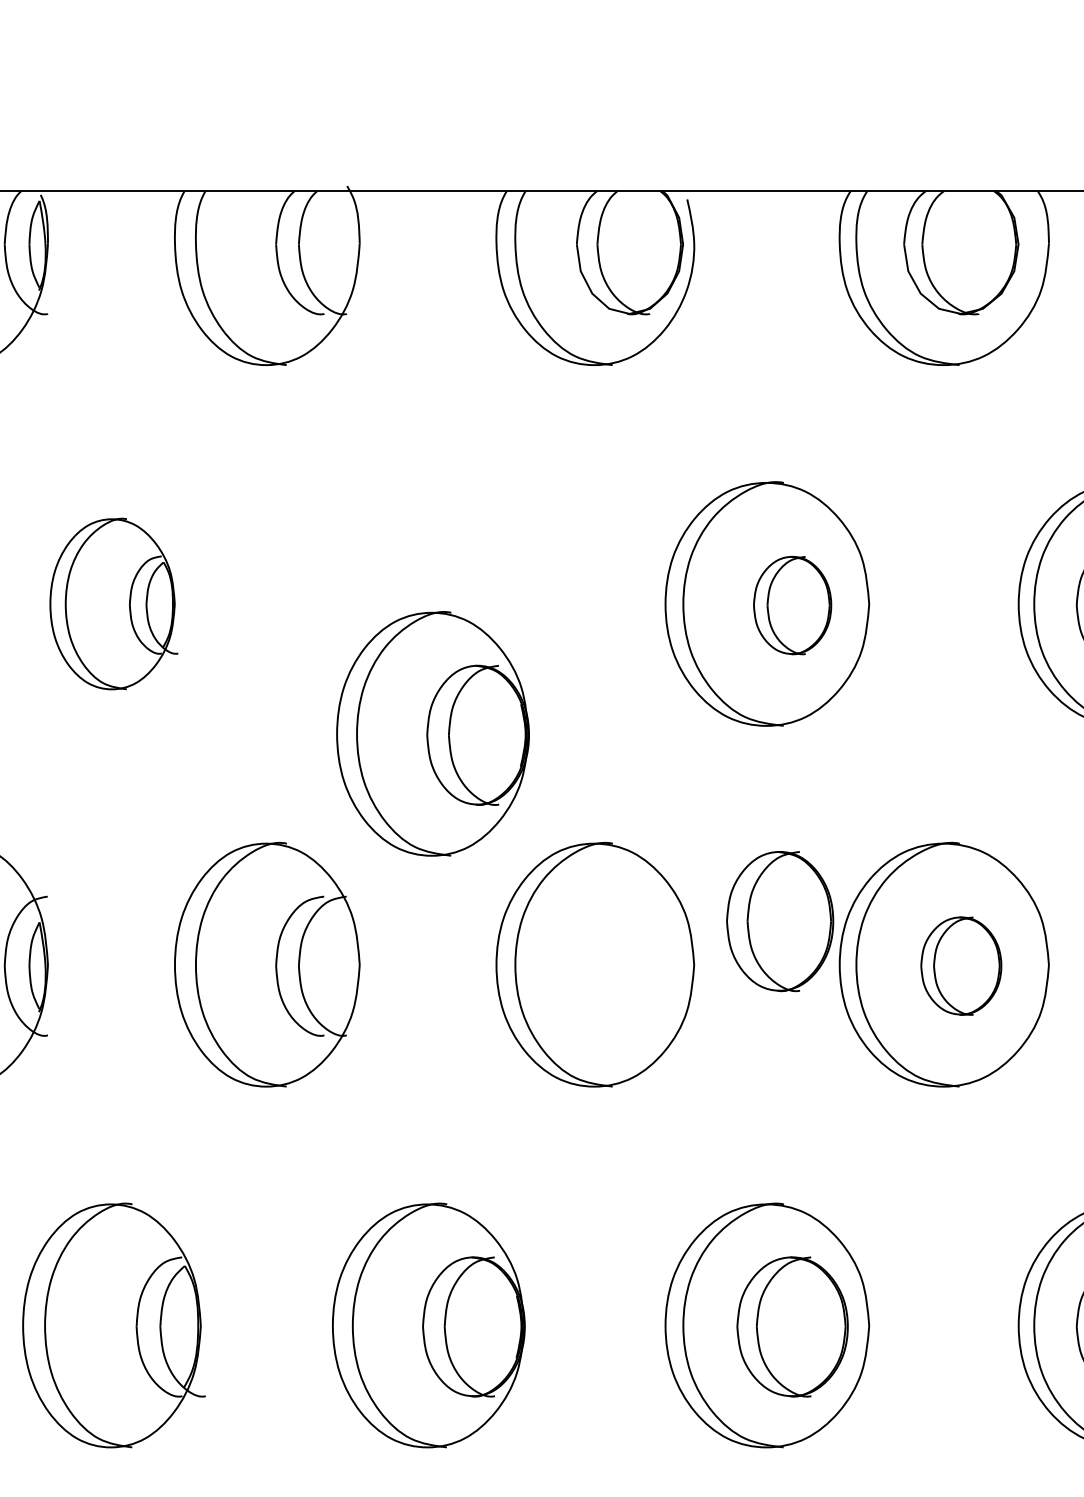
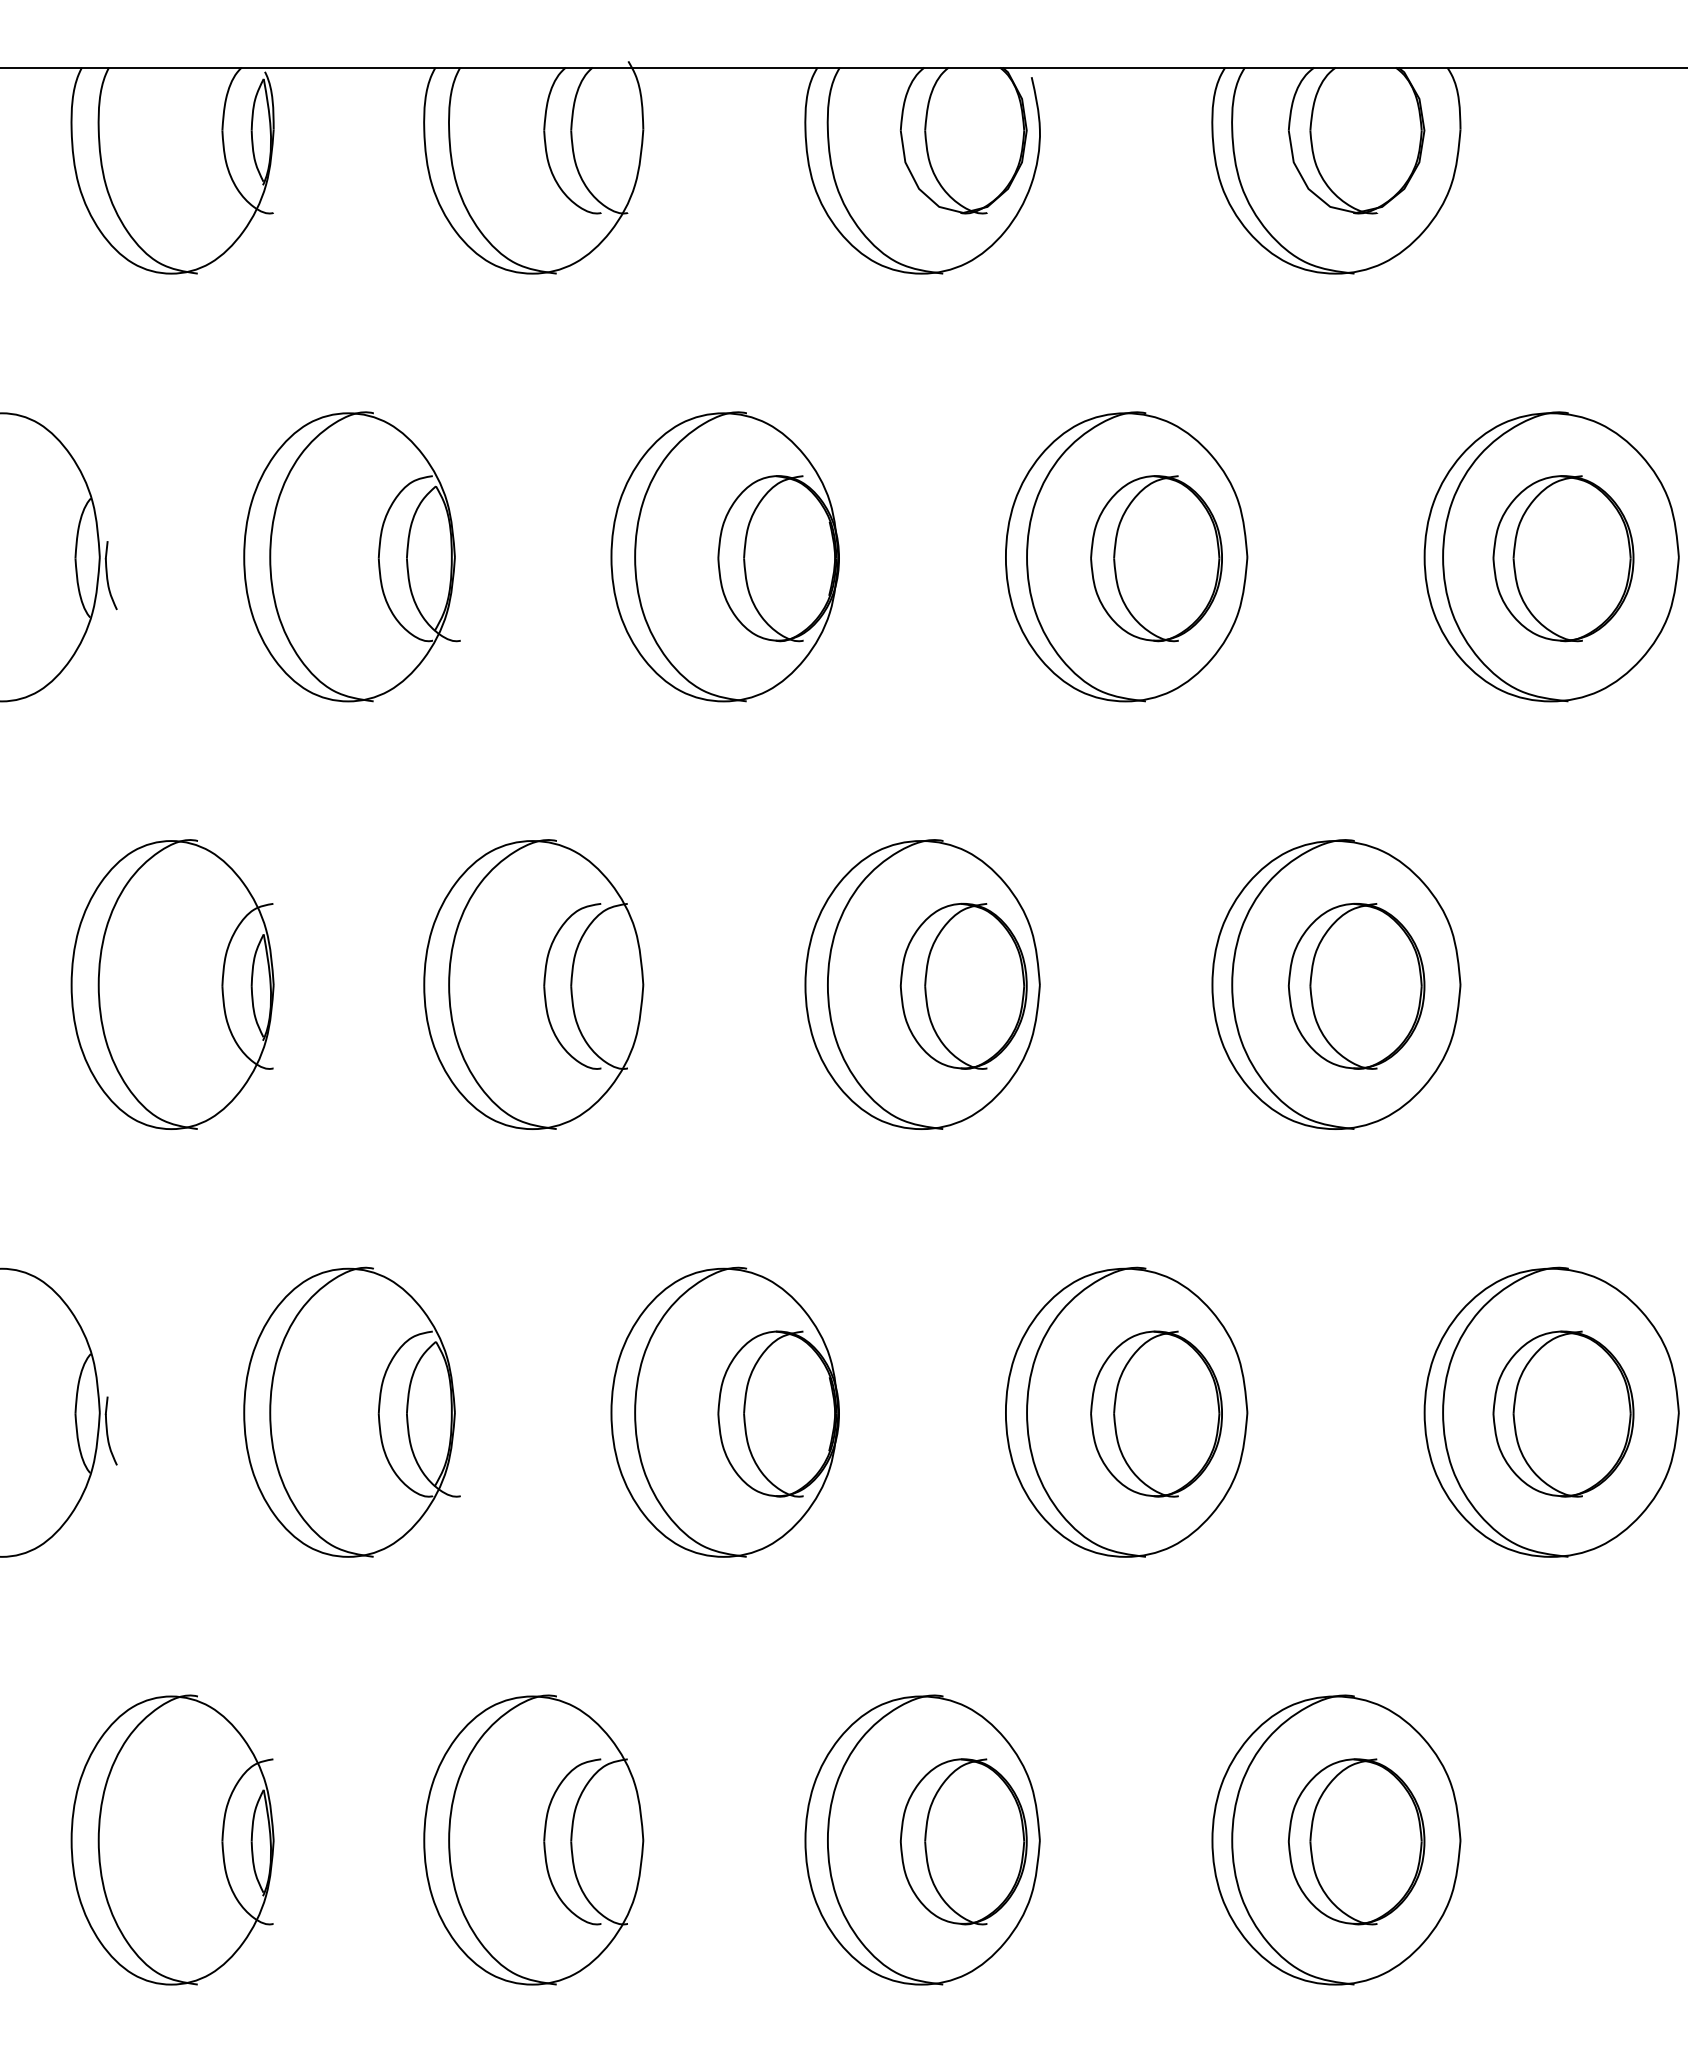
part: (113, 603) -> (351, 556), size x1.43
part: (792, 605) -> (1156, 558), size x1.43
part: (432, 733) -> (724, 556), moved
part: (779, 920) -> (963, 985), moved
part: (961, 965) -> (1356, 985), size x1.43

